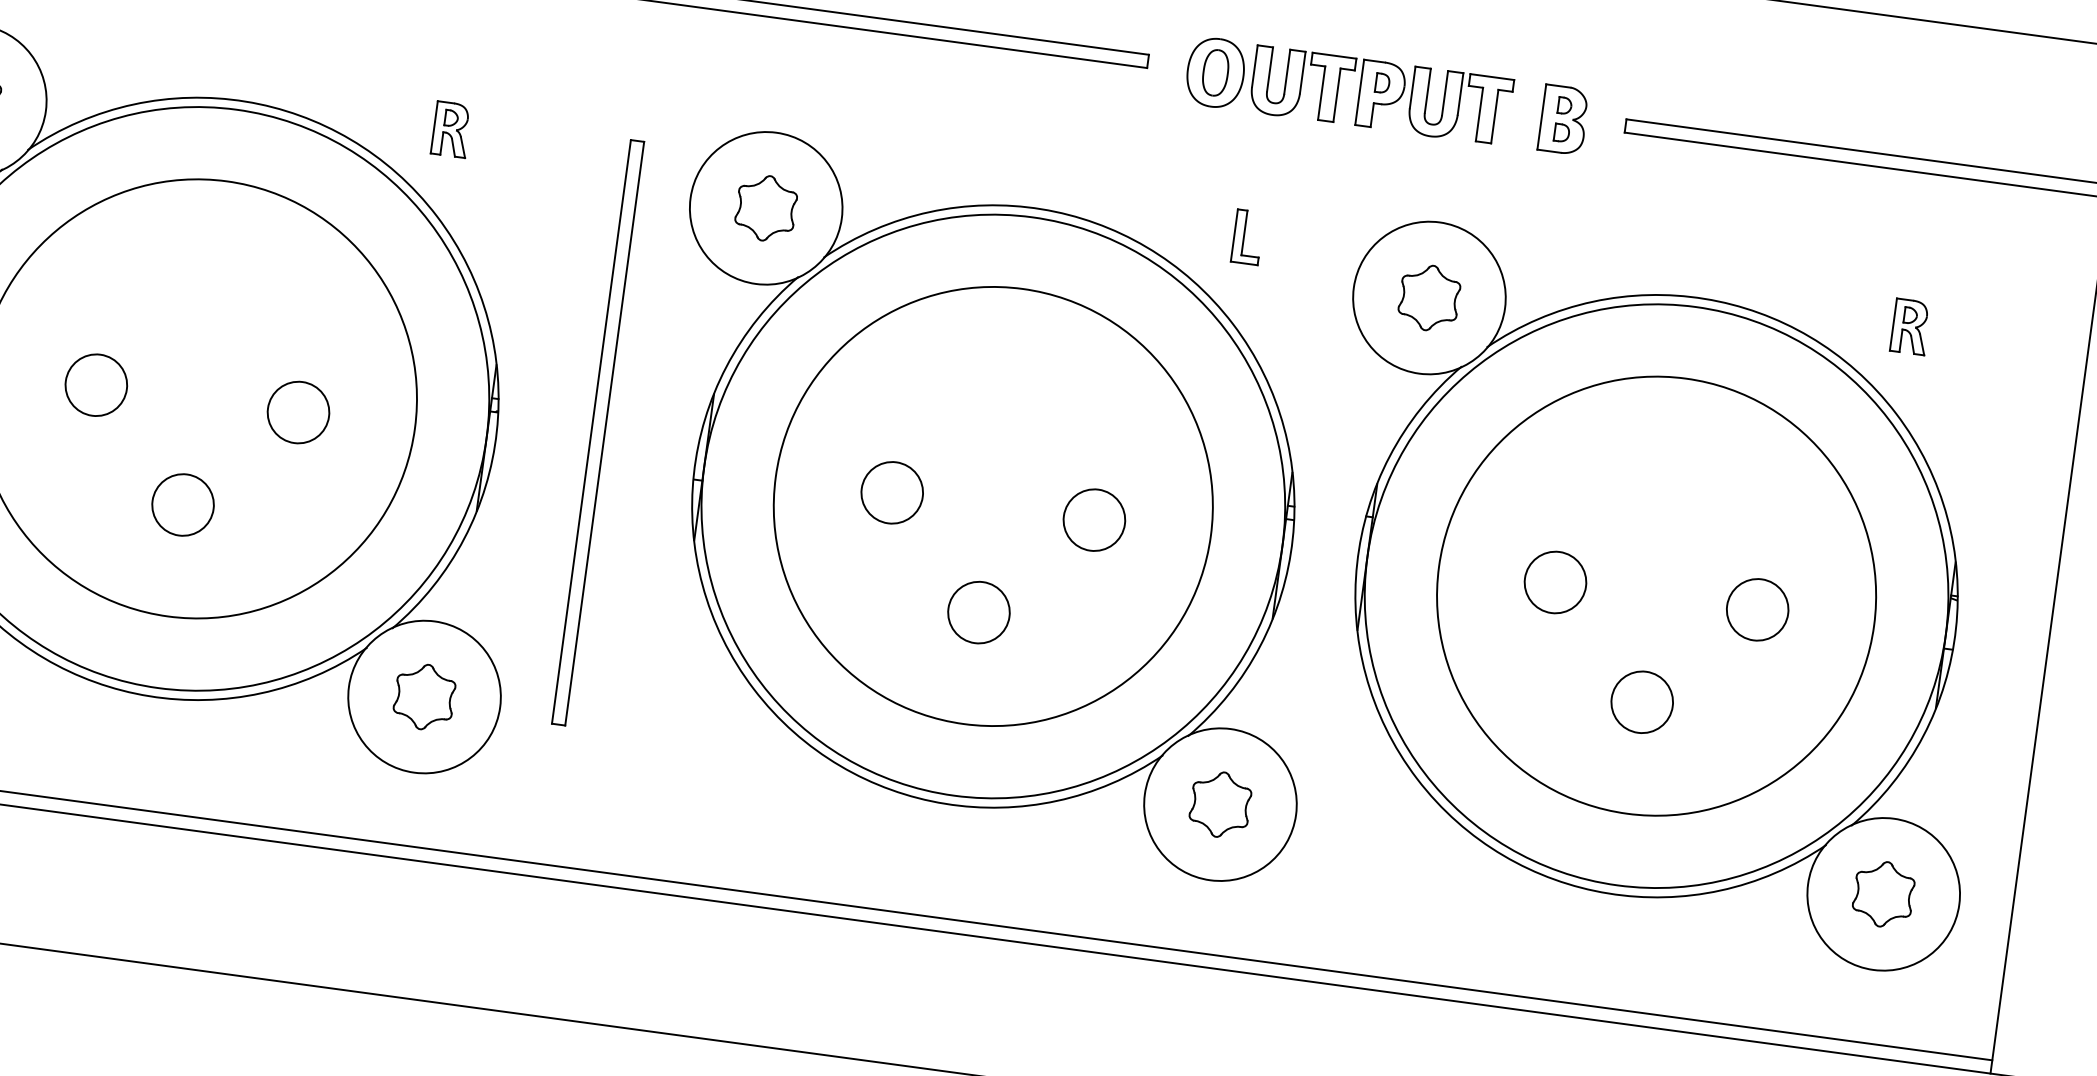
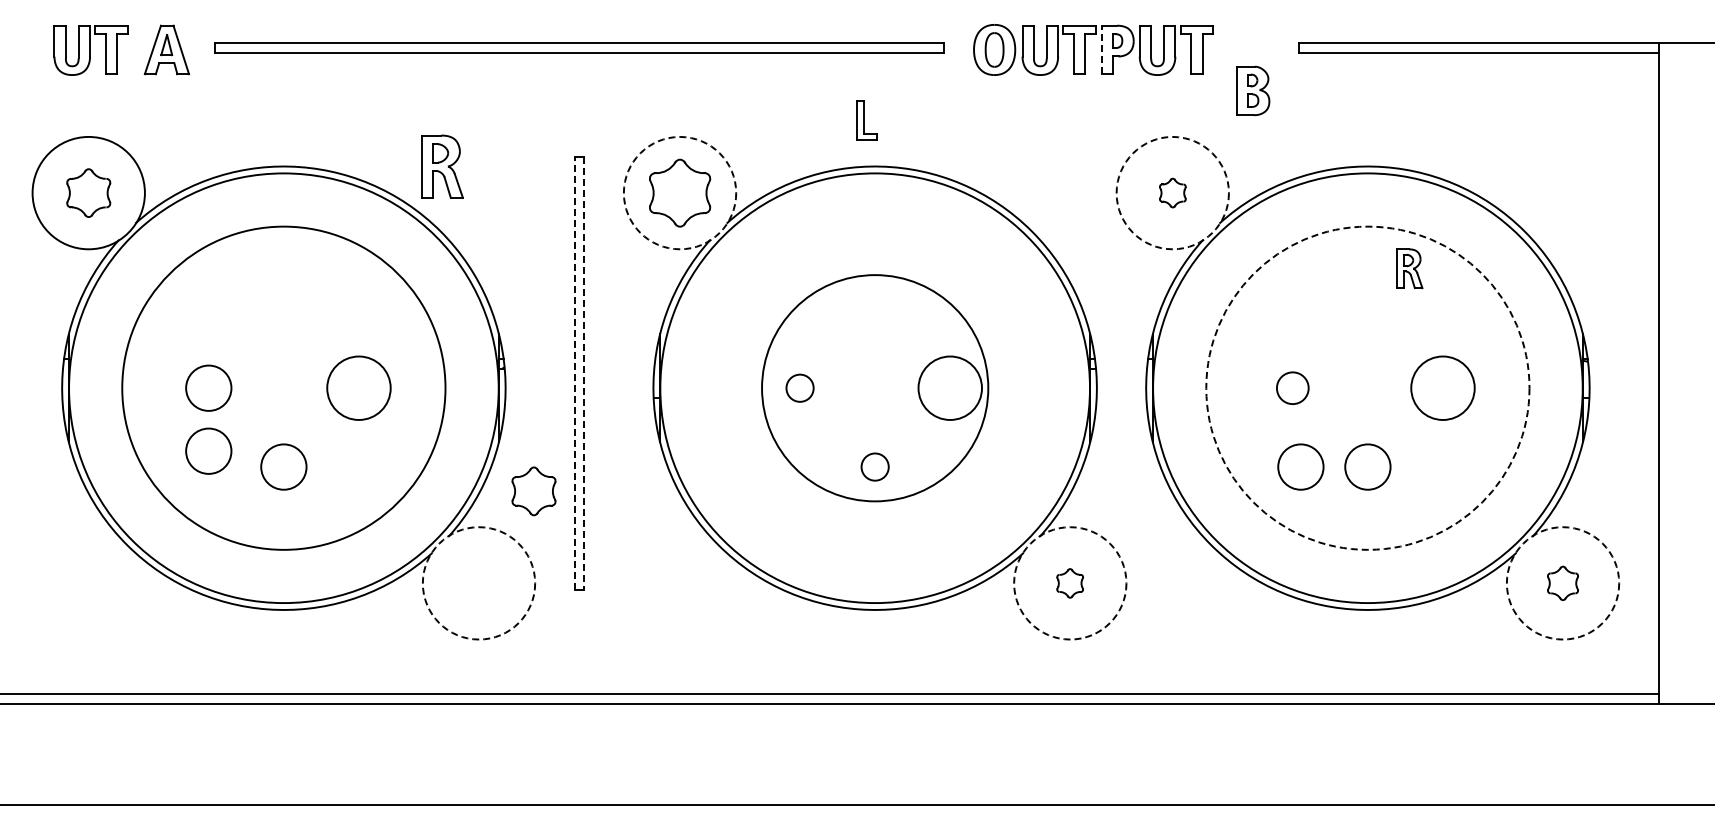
line: (1359, 91) -> (1101, 49), solid -> dashed
part: (1564, 119) -> (1253, 90), moved
part: (451, 129) -> (442, 166), size x1.6
circle: (765, 207) -> (679, 192), solid -> dashed
part: (765, 207) -> (679, 192), size x1.4
part: (1246, 236) -> (866, 120), moved
circle: (1429, 297) -> (1172, 192), solid -> dashed
part: (1429, 297) -> (1172, 192), size x0.6
part: (1910, 326) -> (1409, 268), moved
circle: (298, 411) -> (358, 387), size x1.4
line: (591, 431) -> (574, 373), solid -> dashed
line: (604, 433) -> (584, 373), solid -> dashed
circle: (84, 468) -> (208, 450), added
circle: (891, 491) -> (799, 387), size x0.6
circle: (992, 505) -> (874, 387), size x0.7
circle: (1093, 519) -> (949, 387), size x1.4
circle: (1555, 581) -> (1292, 387), size x0.7
circle: (1656, 595) -> (1367, 387), solid -> dashed
circle: (1757, 608) -> (1442, 387), size x1.4
circle: (978, 611) -> (874, 466), size x0.6
circle: (1551, 689) -> (1300, 466), added
circle: (423, 697) -> (478, 583), solid -> dashed
part: (423, 697) -> (533, 491), moved
part: (1219, 804) -> (1069, 583), size x0.6
circle: (1220, 804) -> (1070, 583), solid -> dashed
circle: (1882, 894) -> (1562, 583), solid -> dashed
part: (1882, 894) -> (1562, 583), size x0.7

